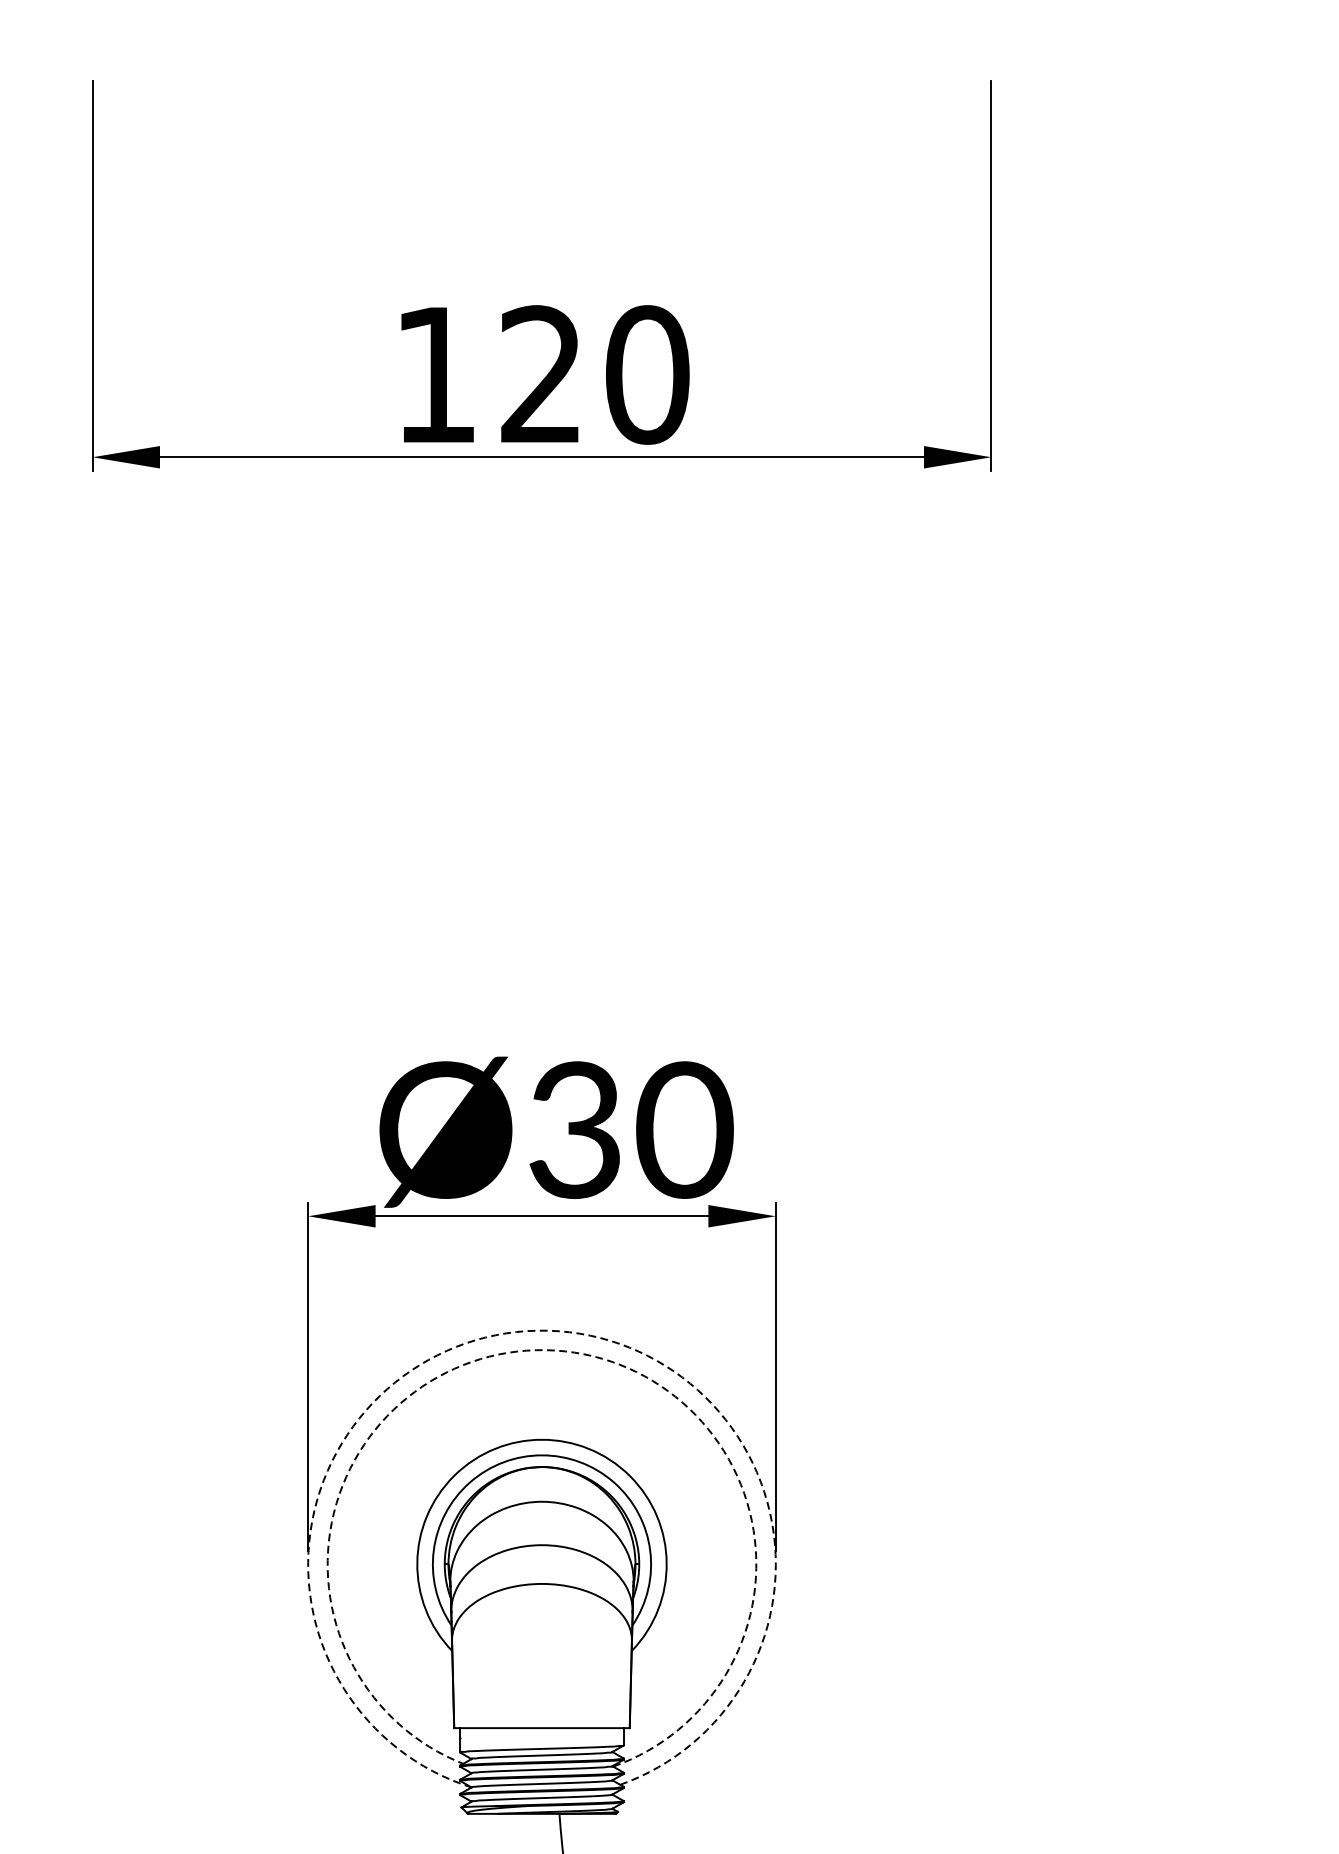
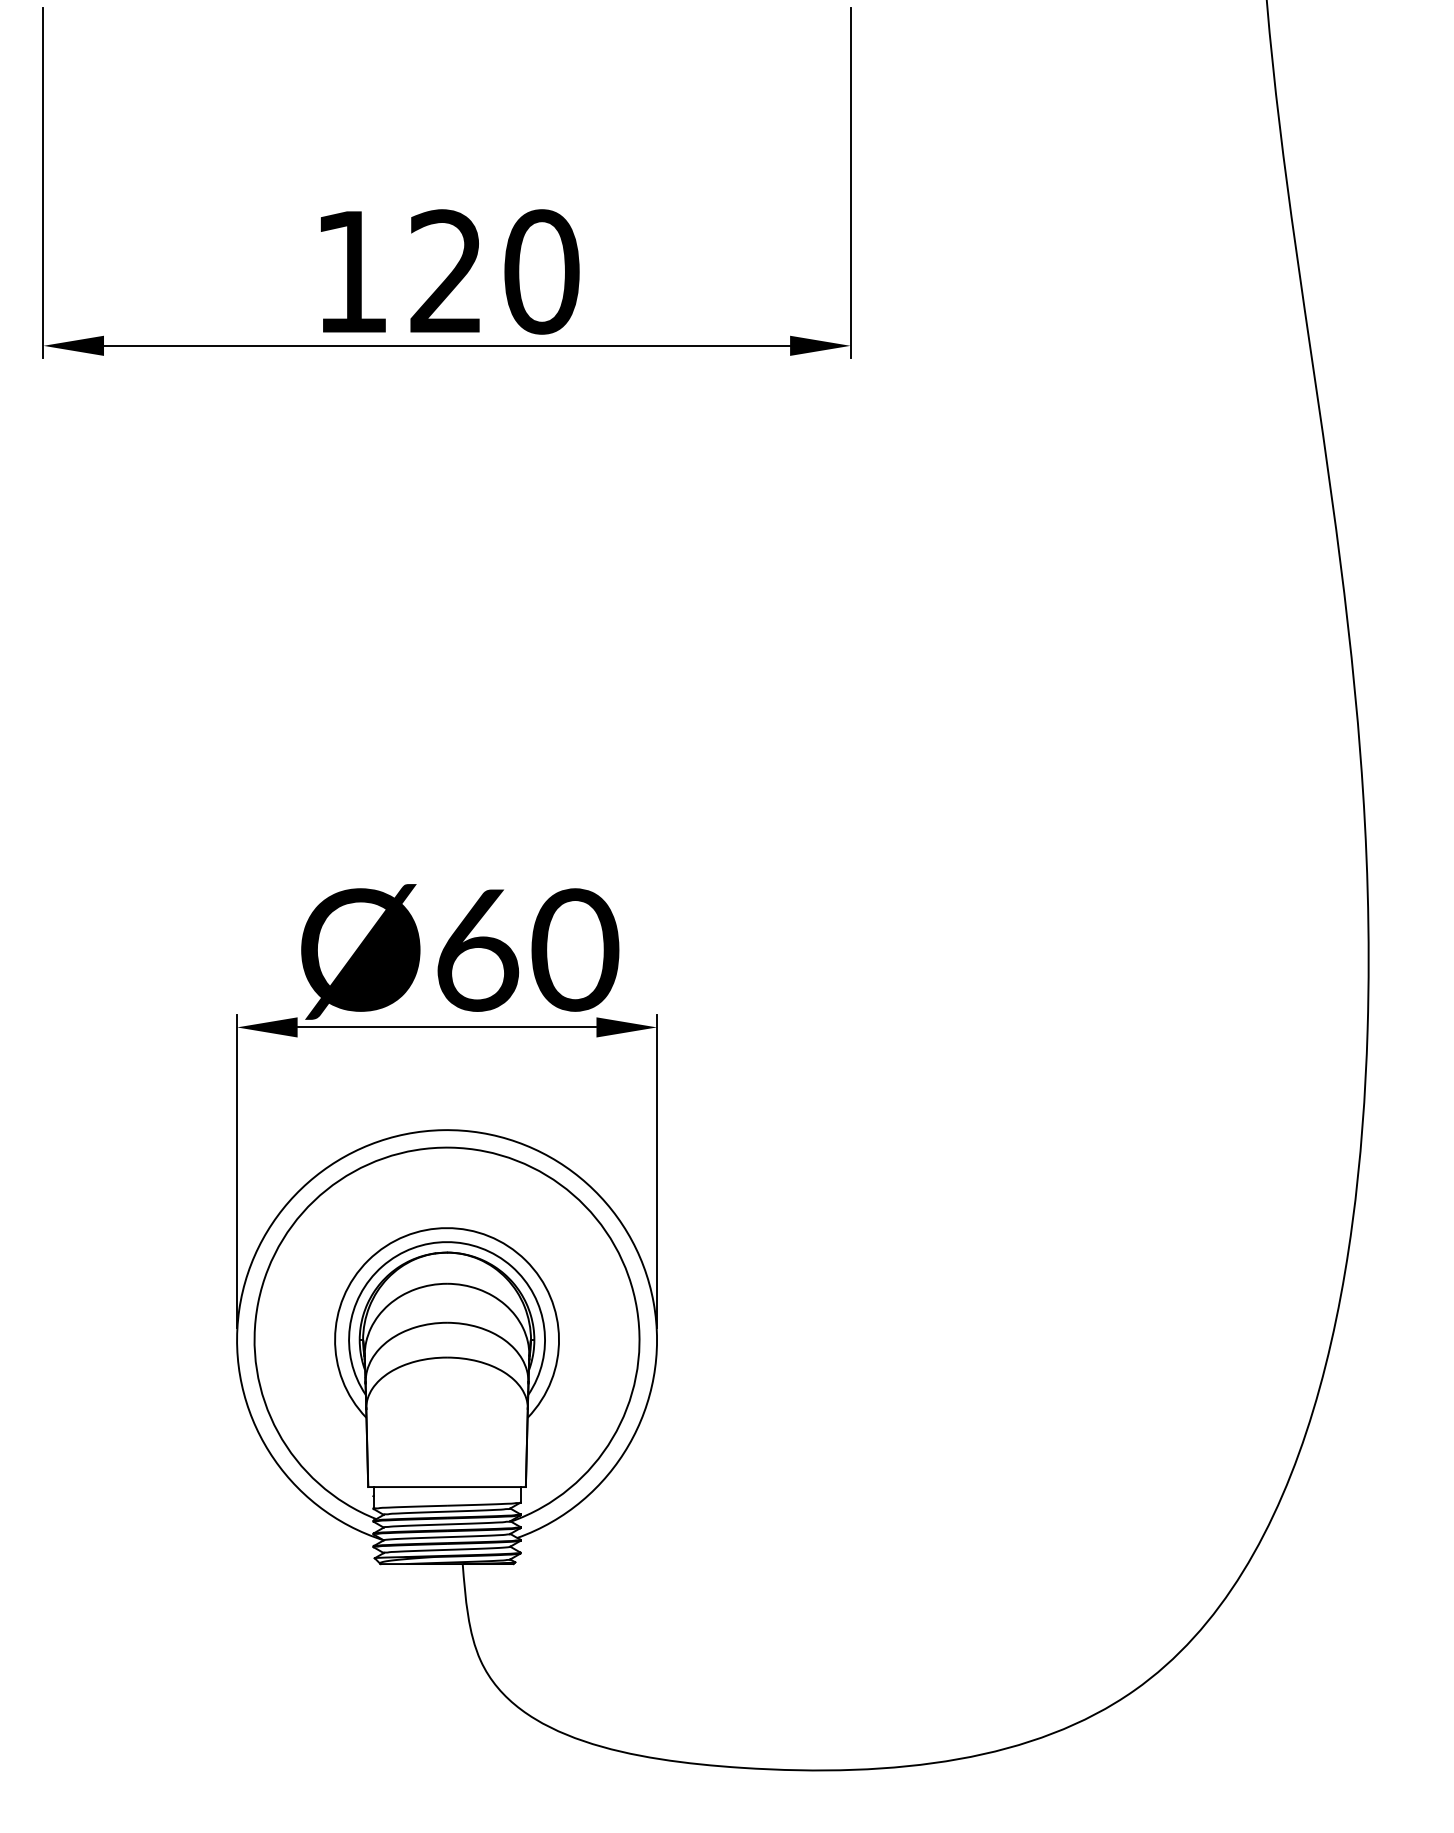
text: (575, 1129) -> (477, 949), Ø30 -> Ø60
arc: (538, 1331) -> (443, 1130), dashed -> solid
arc: (545, 1349) -> (450, 1147), dashed -> solid

